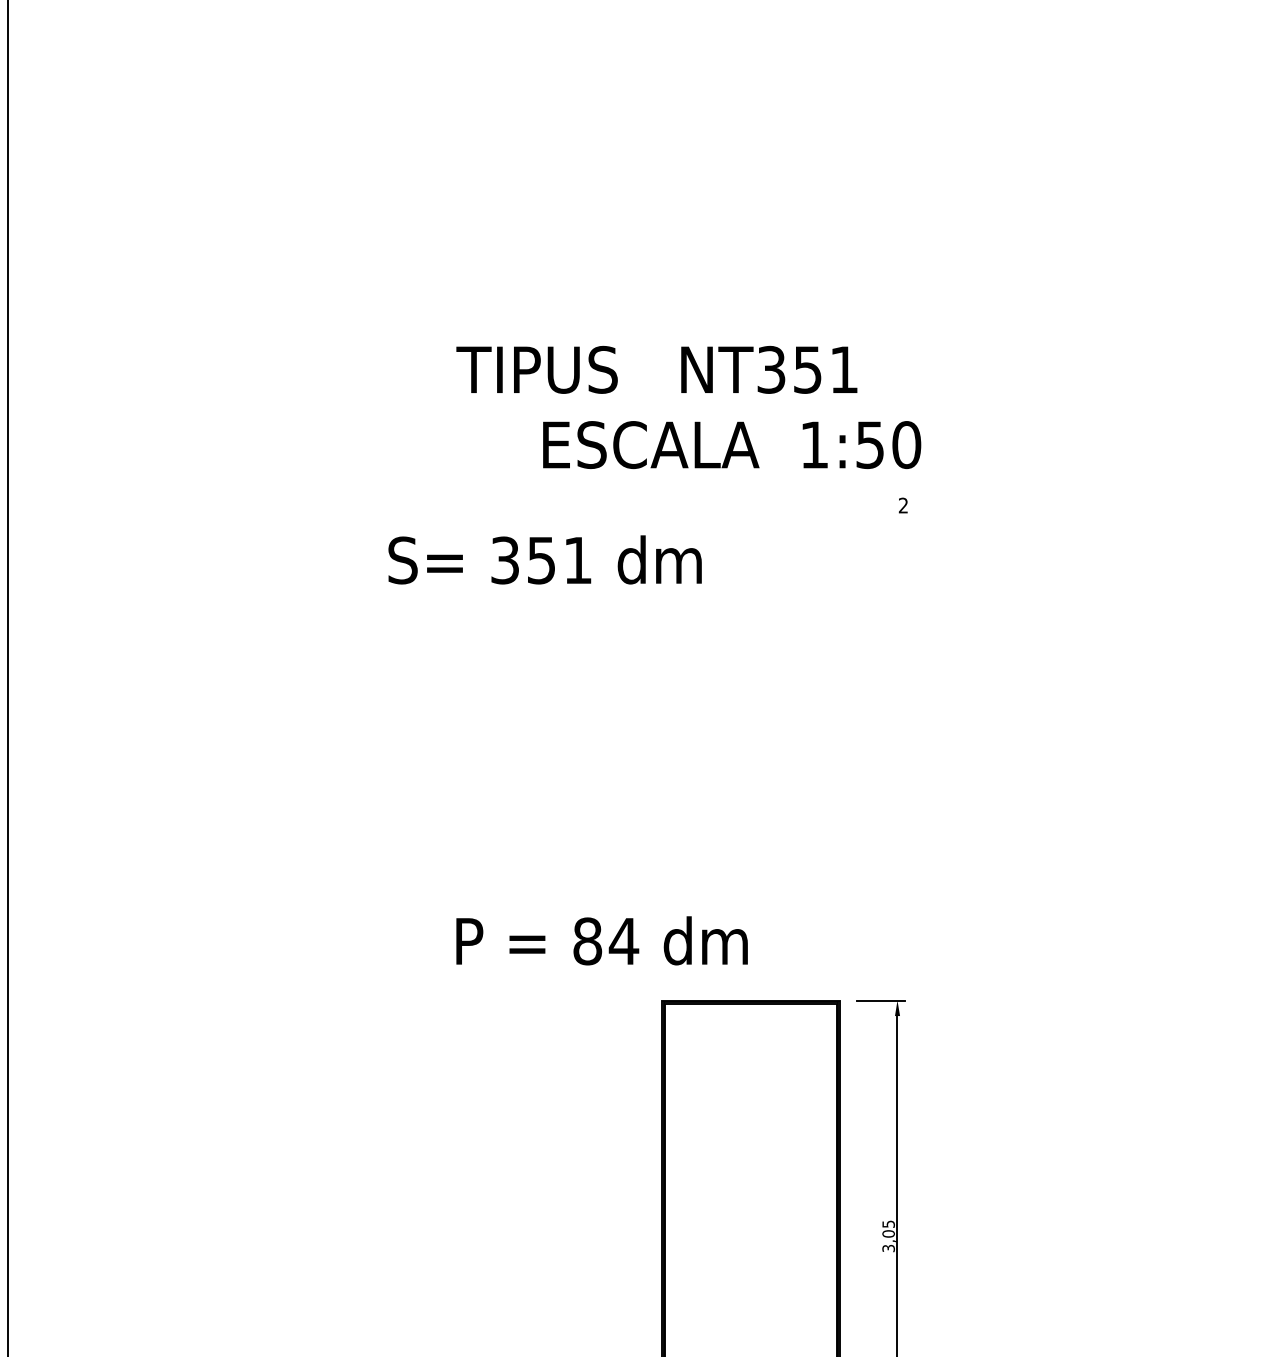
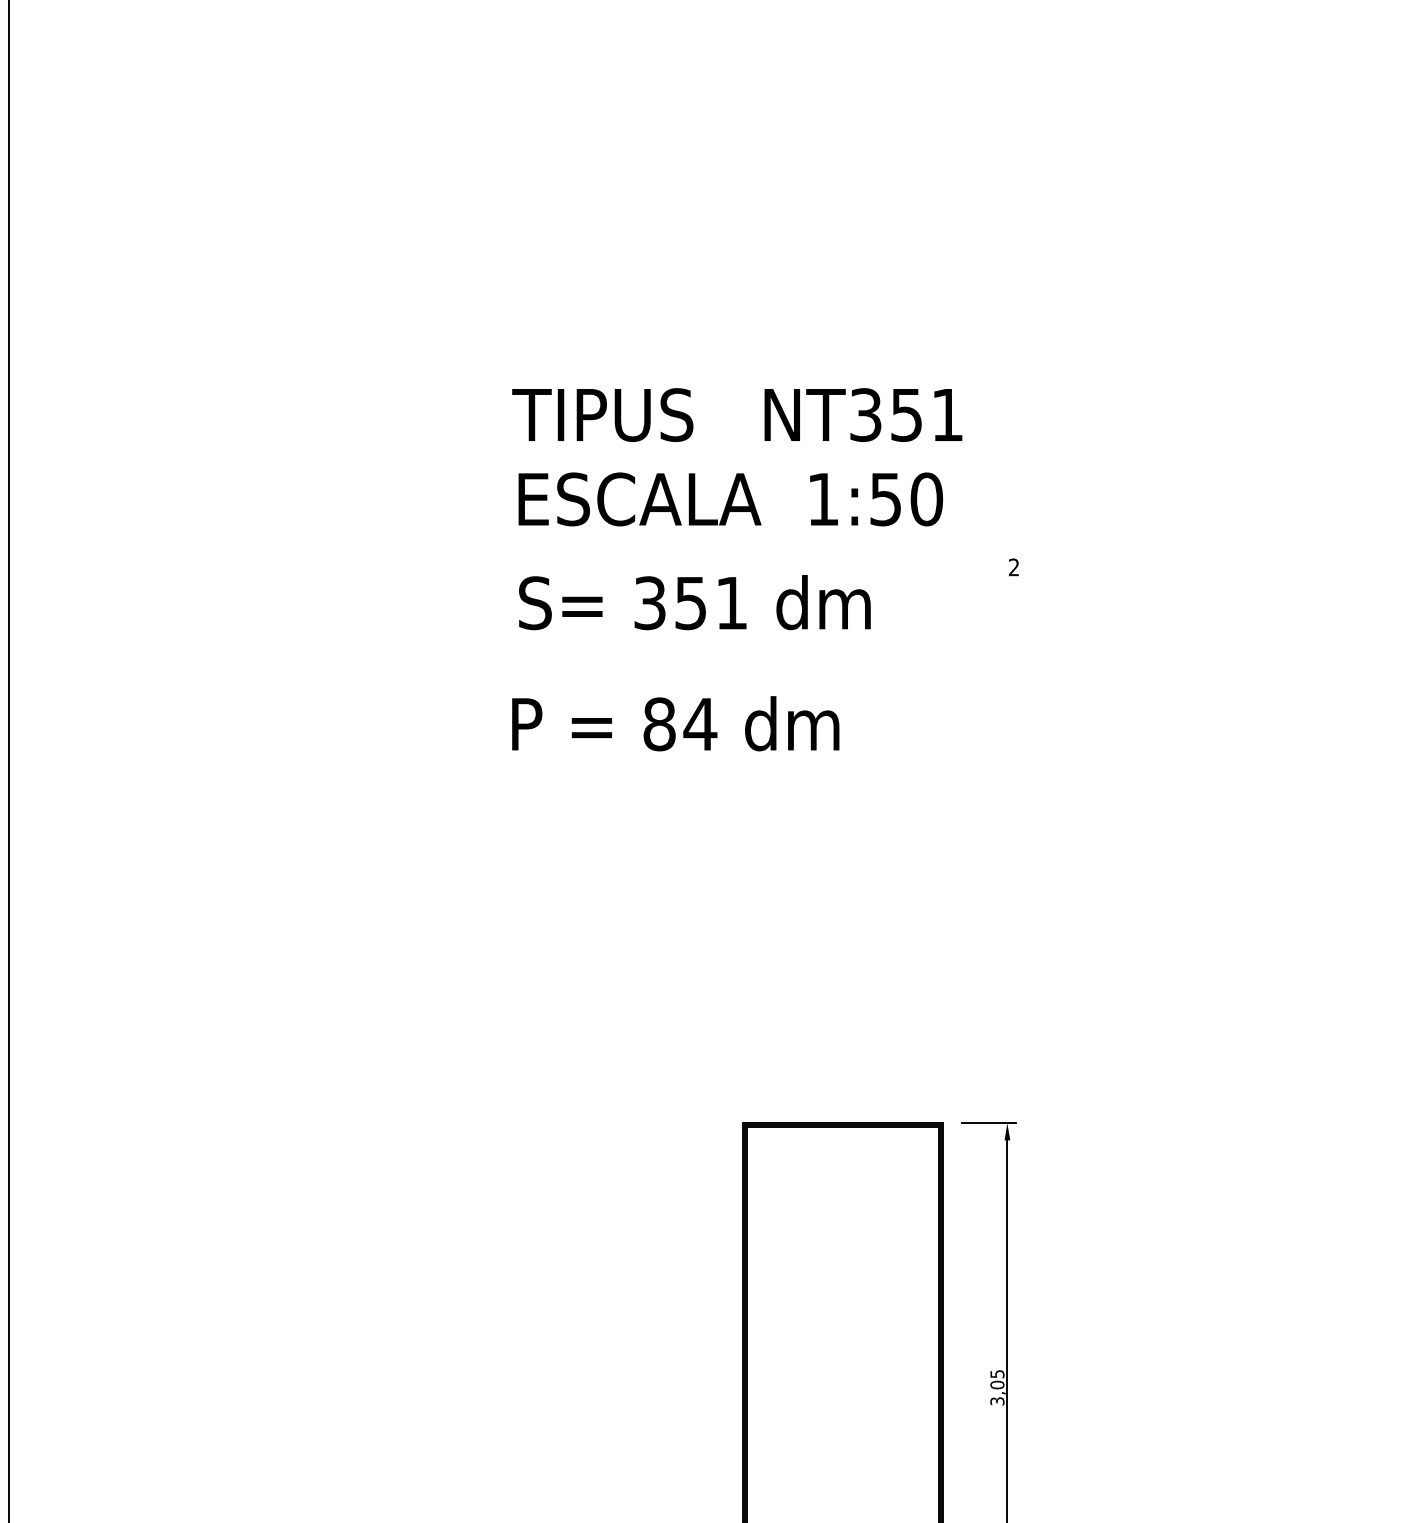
text: (732, 444) -> (731, 498), moved
text: (544, 559) -> (694, 602), moved
text: (601, 940) -> (675, 723), moved

